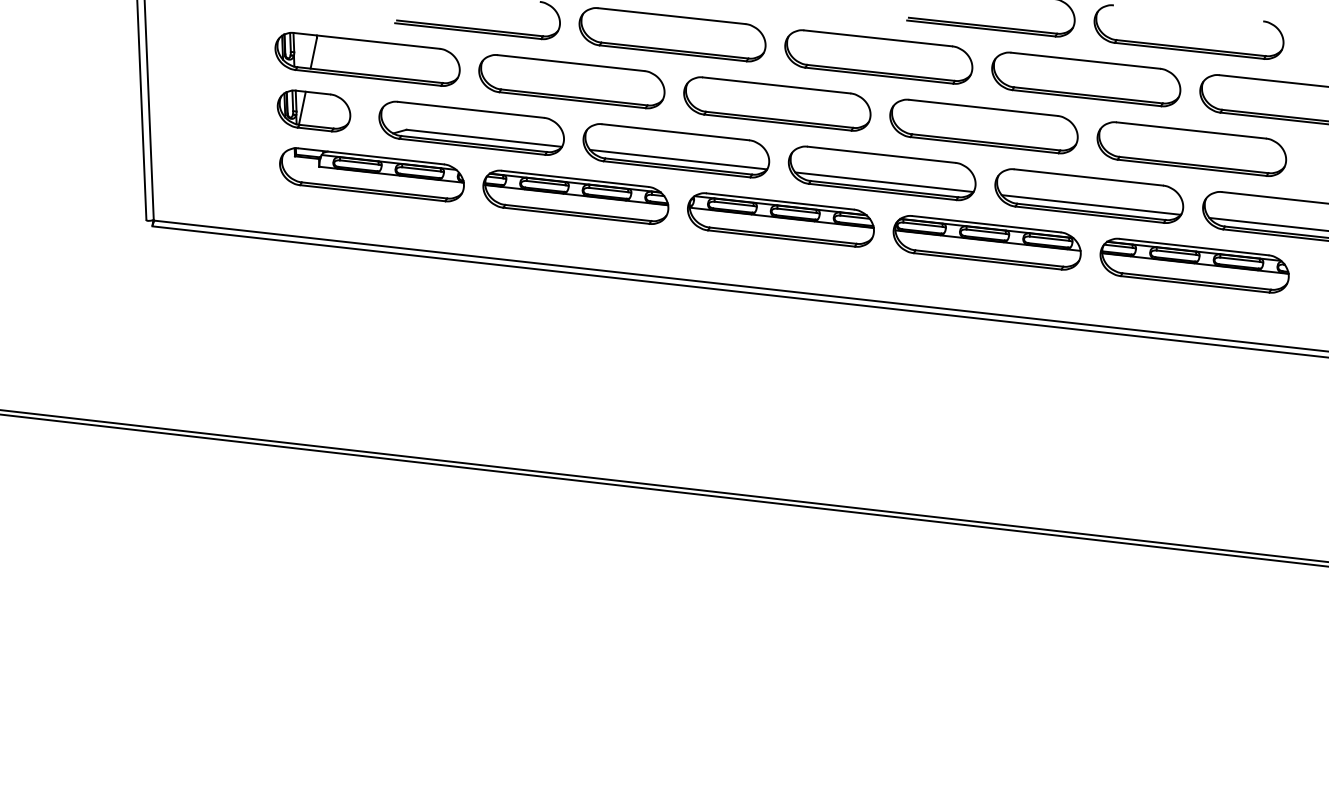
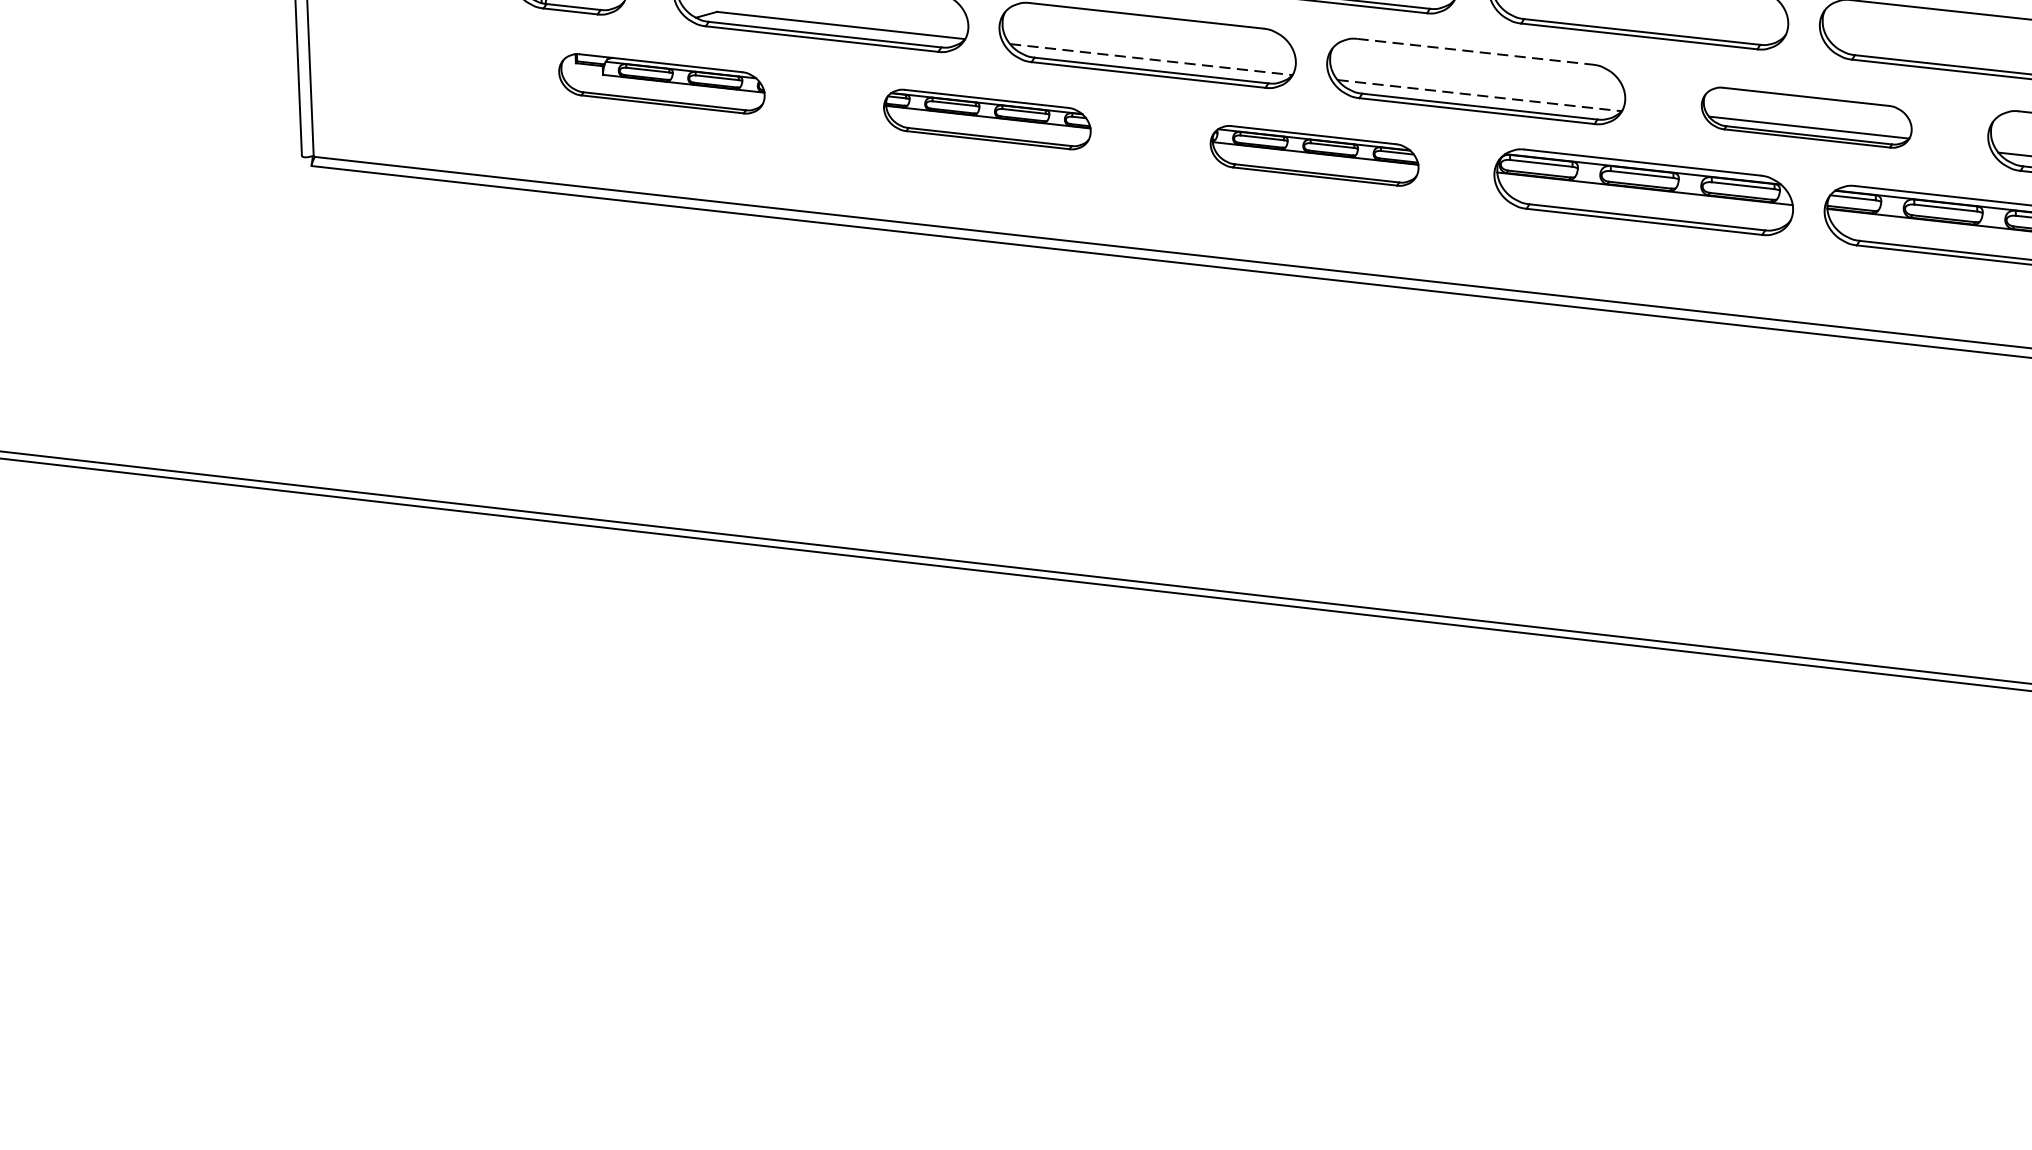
line: (882, 154) -> (1476, 51), solid -> dashed
line: (678, 159) -> (1151, 59), solid -> dashed
part: (371, 174) -> (661, 83), size x0.7
line: (884, 182) -> (1479, 96), solid -> dashed
part: (1089, 195) -> (1807, 116), size x0.7
part: (575, 196) -> (986, 118), size x0.7
part: (780, 219) -> (1313, 155), size x0.7

